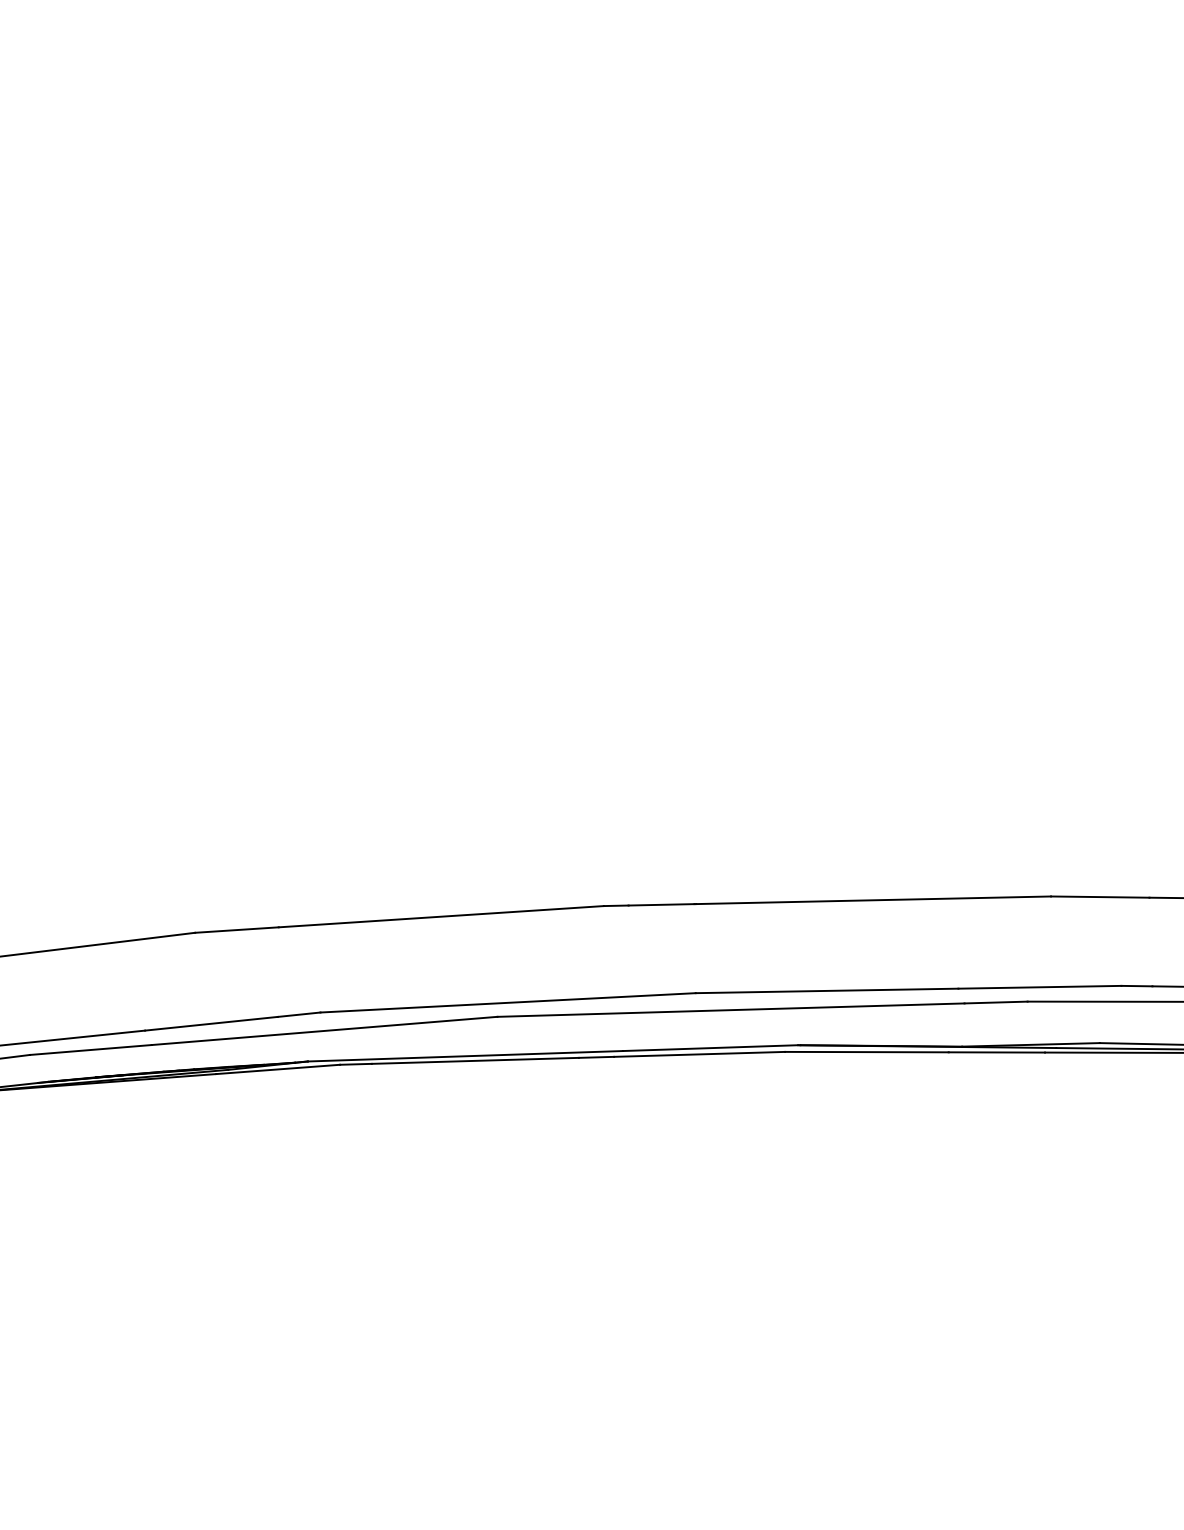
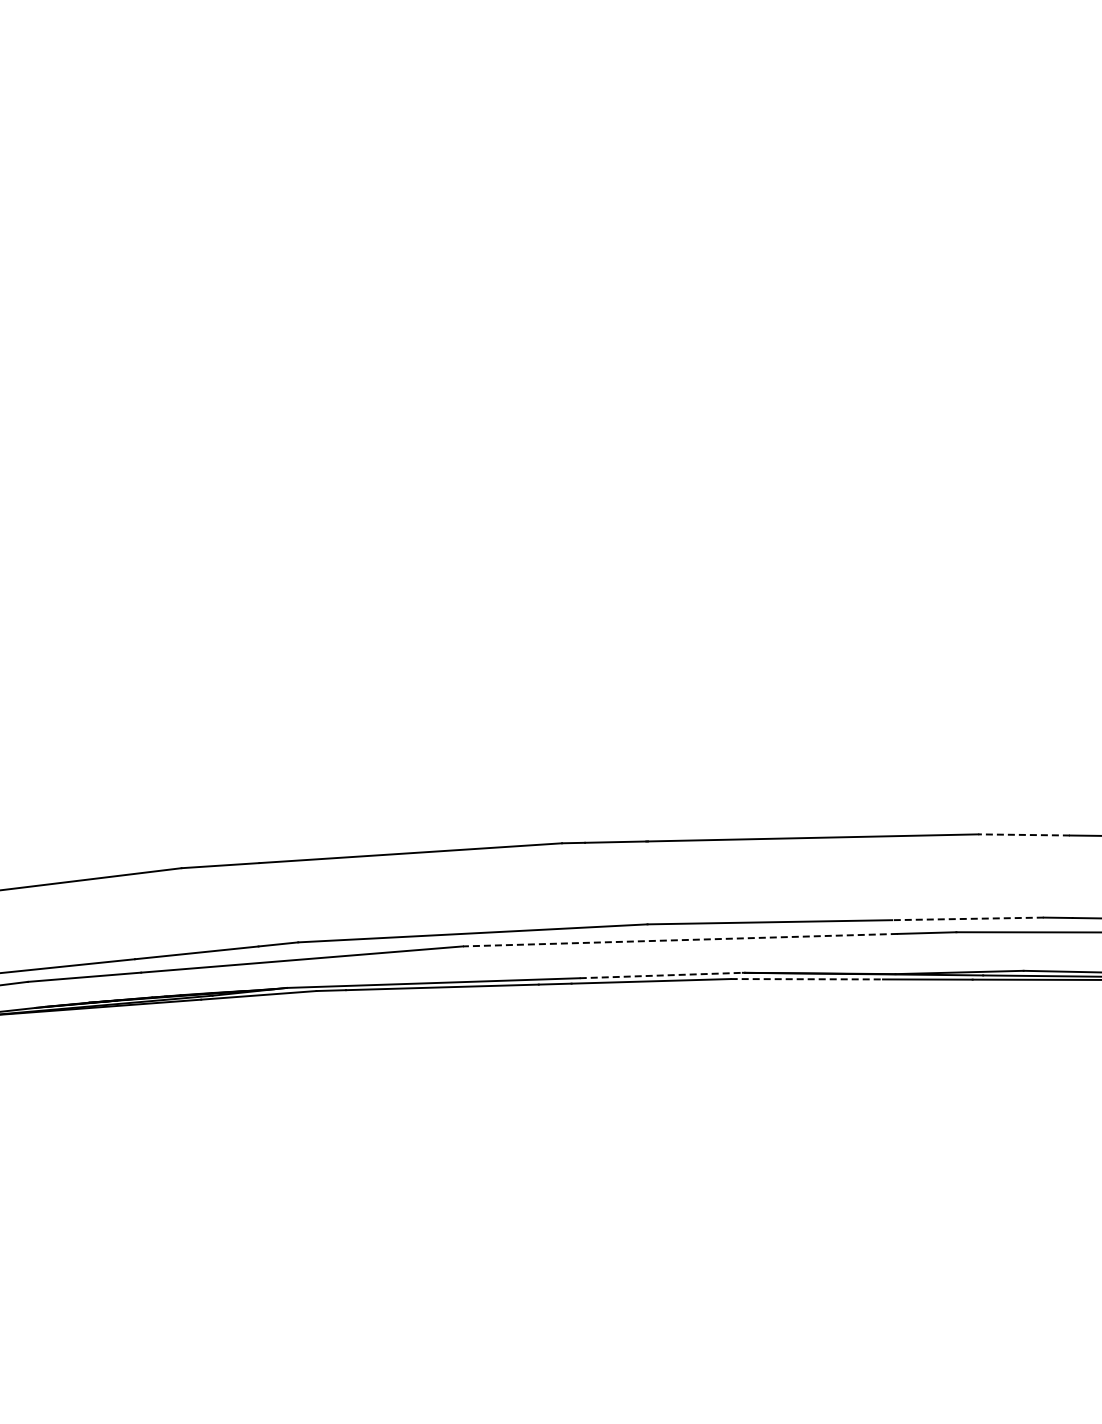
line: (1100, 896) -> (1024, 834), solid -> dashed
line: (1039, 986) -> (967, 918), solid -> dashed
line: (730, 1010) -> (679, 940), solid -> dashed
line: (710, 1048) -> (661, 975), solid -> dashed
line: (867, 1052) -> (807, 979), solid -> dashed

